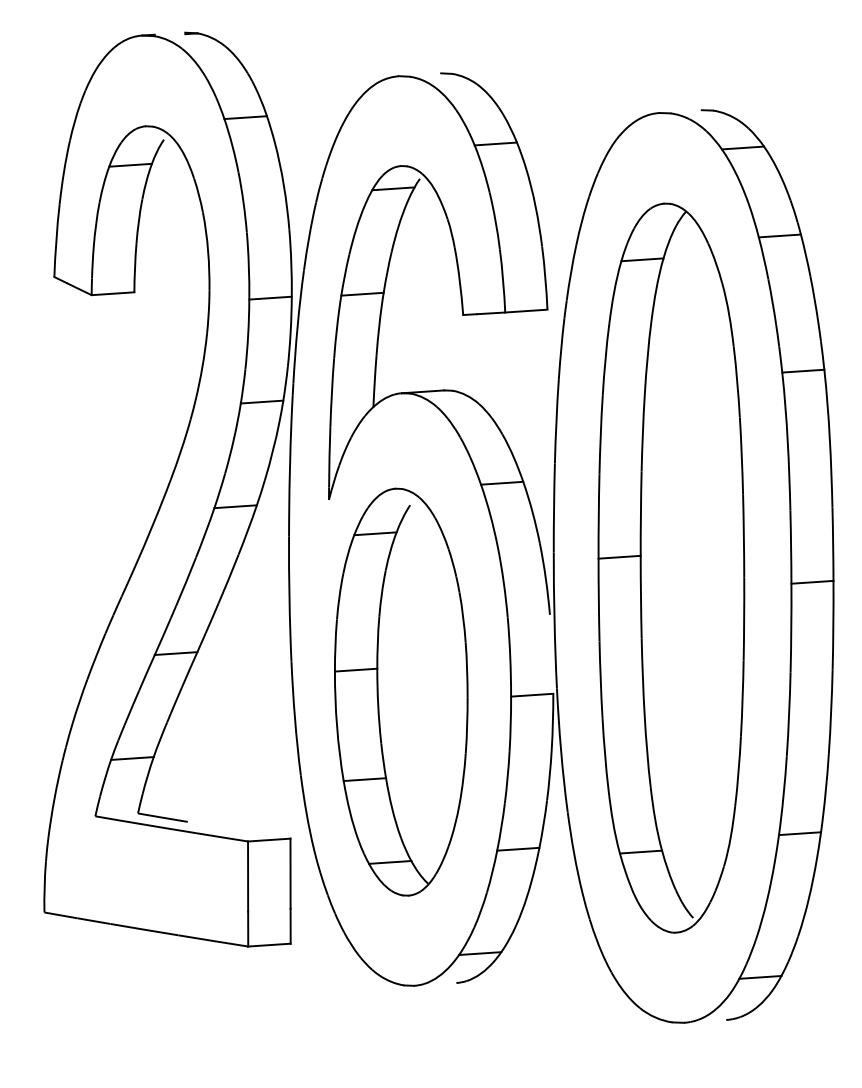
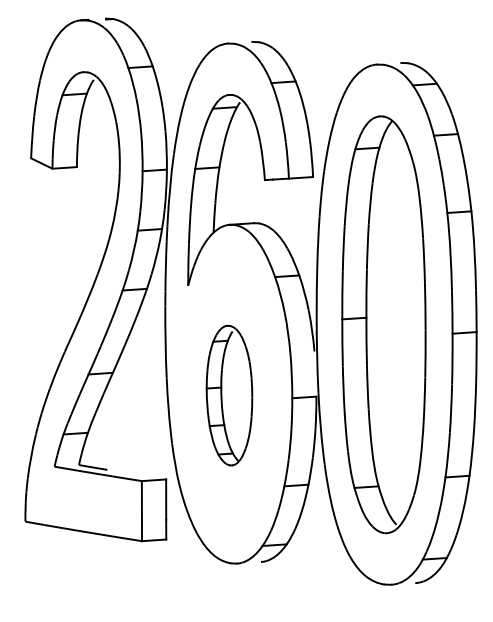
part: (401, 691) -> (229, 395), size x0.6

